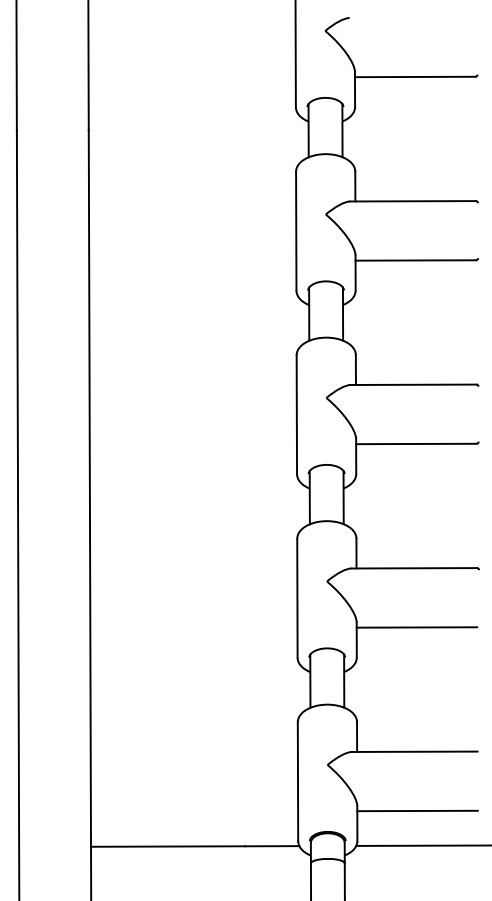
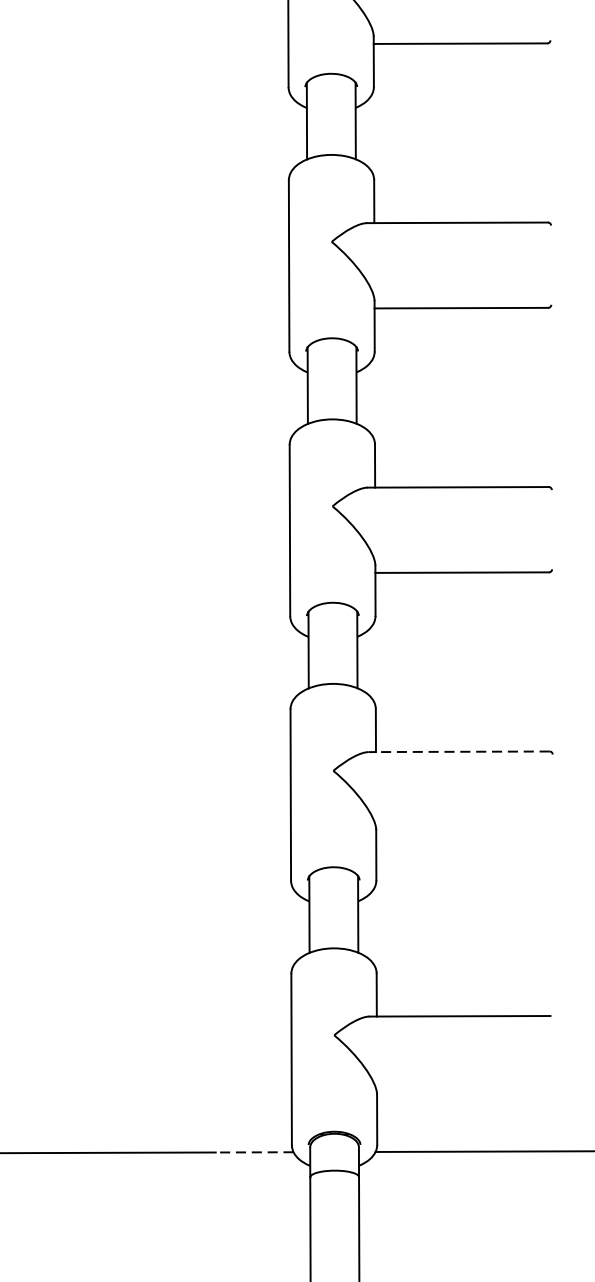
line: (414, 568) -> (459, 752), solid -> dashed
line: (416, 627) -> (462, 837), removed
line: (417, 810) -> (463, 1100), removed
line: (272, 846) -> (254, 1152), solid -> dashed

